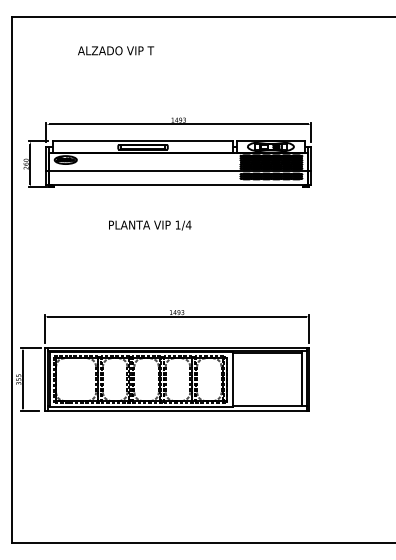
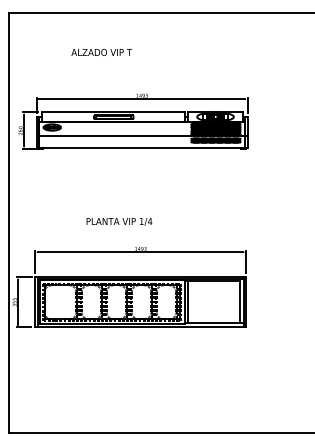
text: (116, 50) -> (102, 52), moved
text: (150, 225) -> (119, 221), moved
line: (236, 379) -> (188, 302), added

